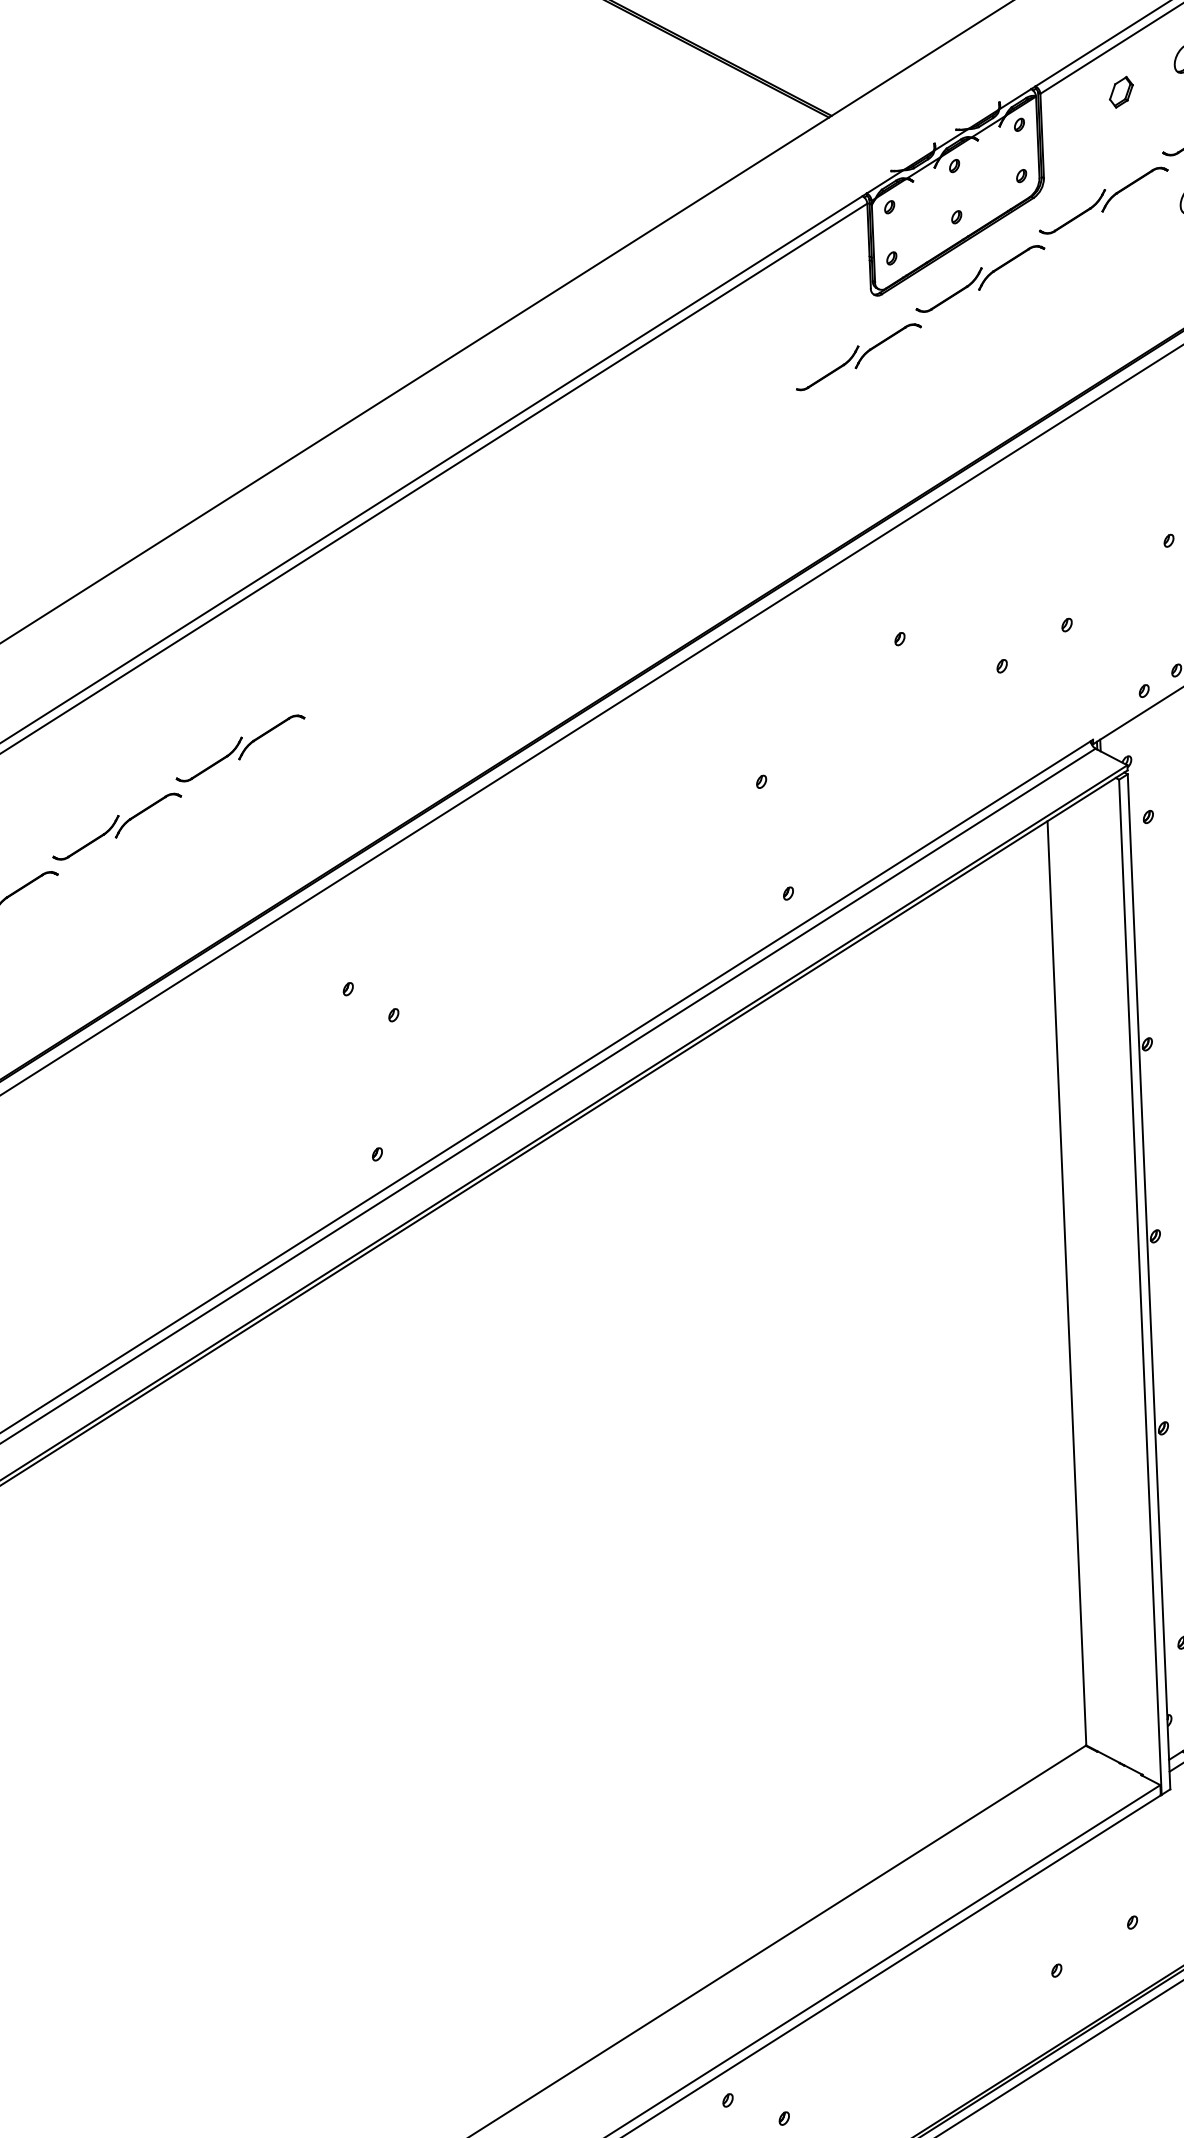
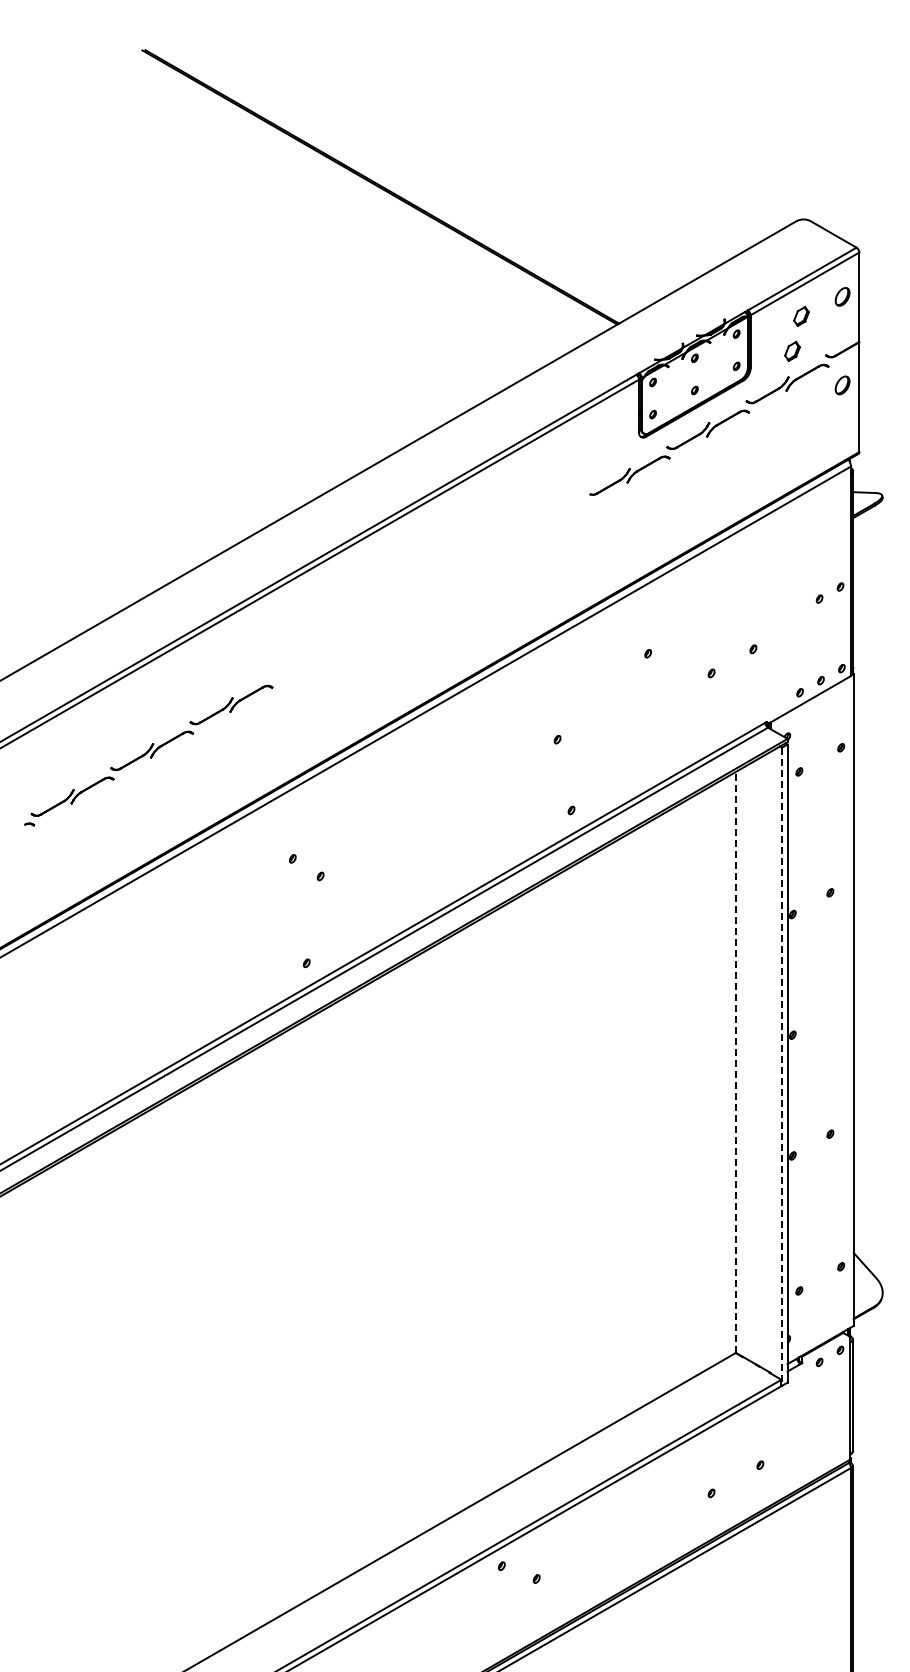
part: (1109, 148) -> (792, 351), added
line: (1067, 1281) -> (736, 1061), solid -> dashed
line: (1141, 1288) -> (782, 1067), solid -> dashed

